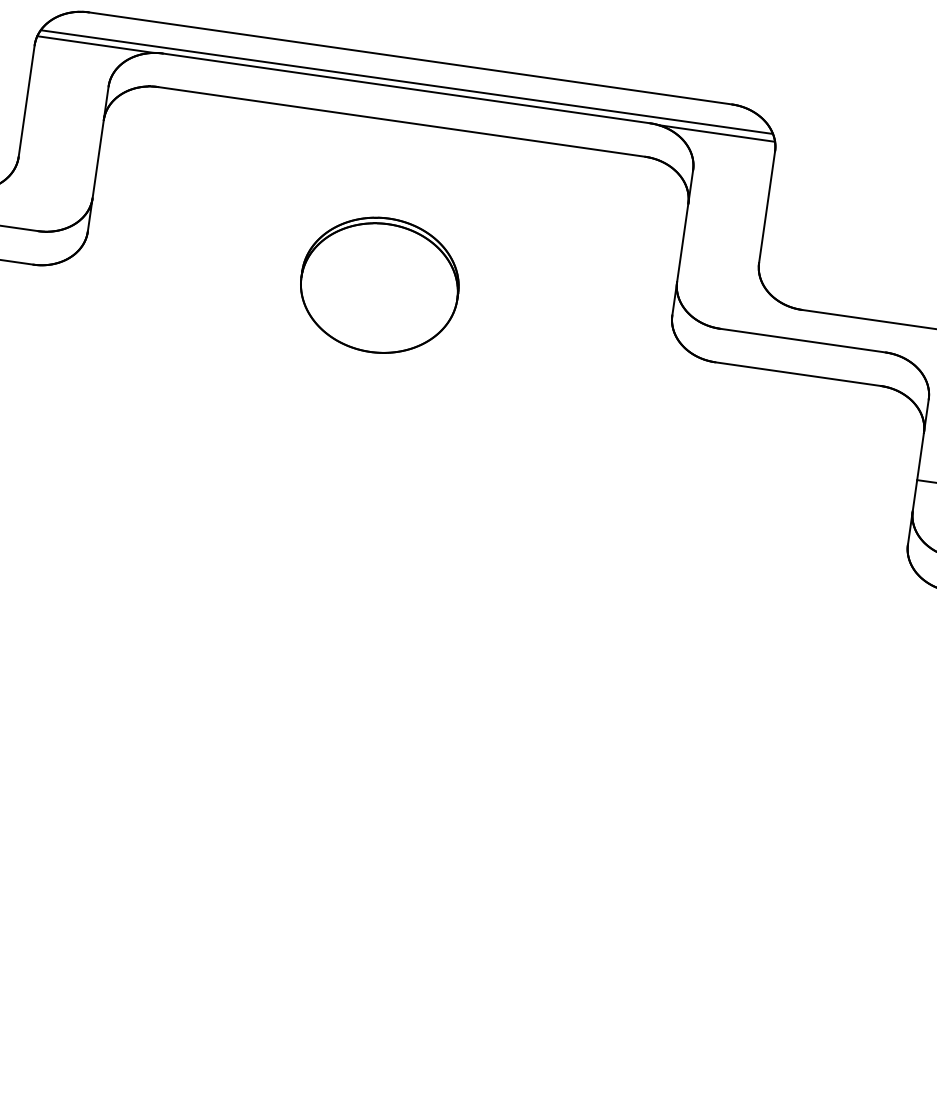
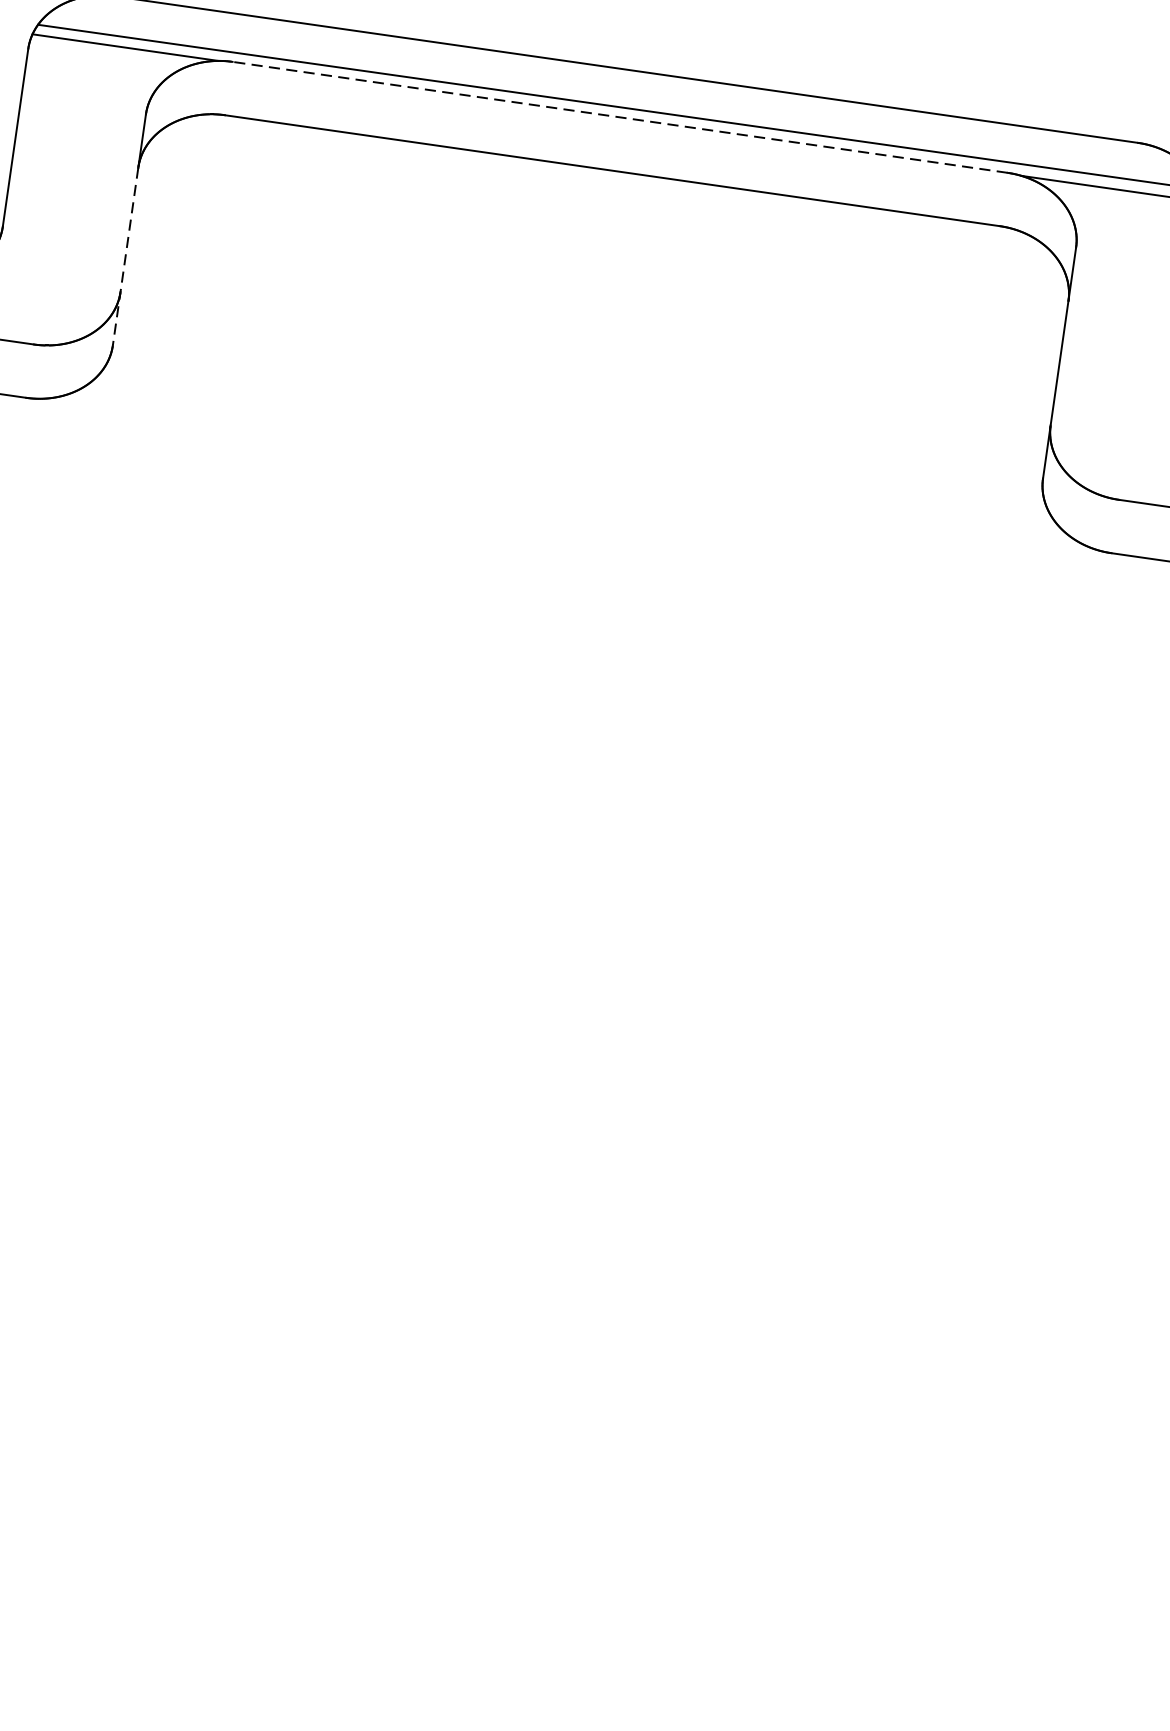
line: (406, 88) -> (619, 117), solid -> dashed
line: (95, 176) -> (125, 257), solid -> dashed
part: (379, 284) -> (577, 429), removed

